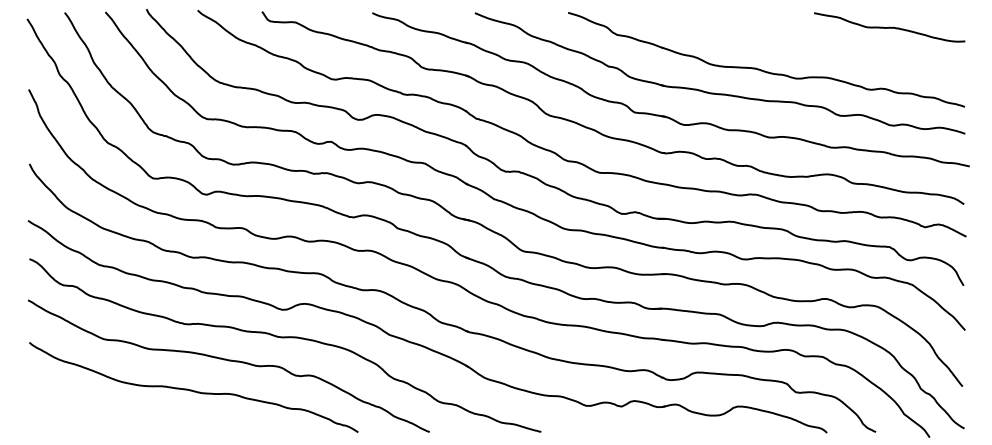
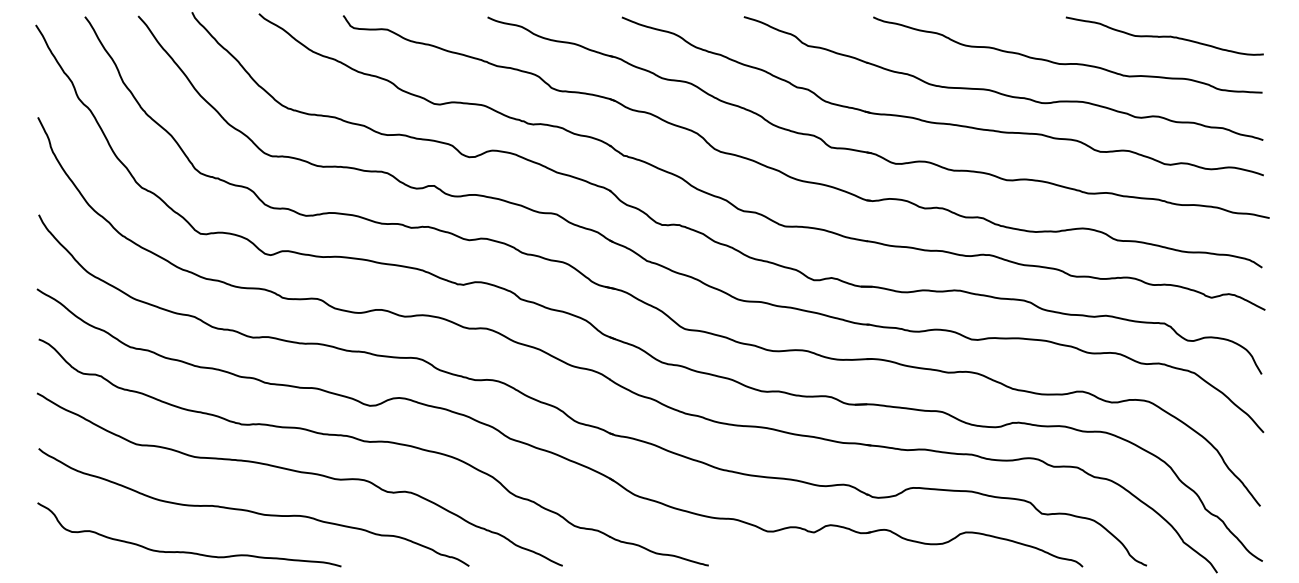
curve: (815, 47) -> (1067, 62), added
curve: (140, 420) -> (184, 550), added

